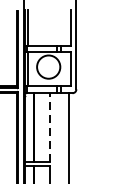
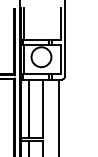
line: (49, 127) -> (42, 108), dashed -> solid

